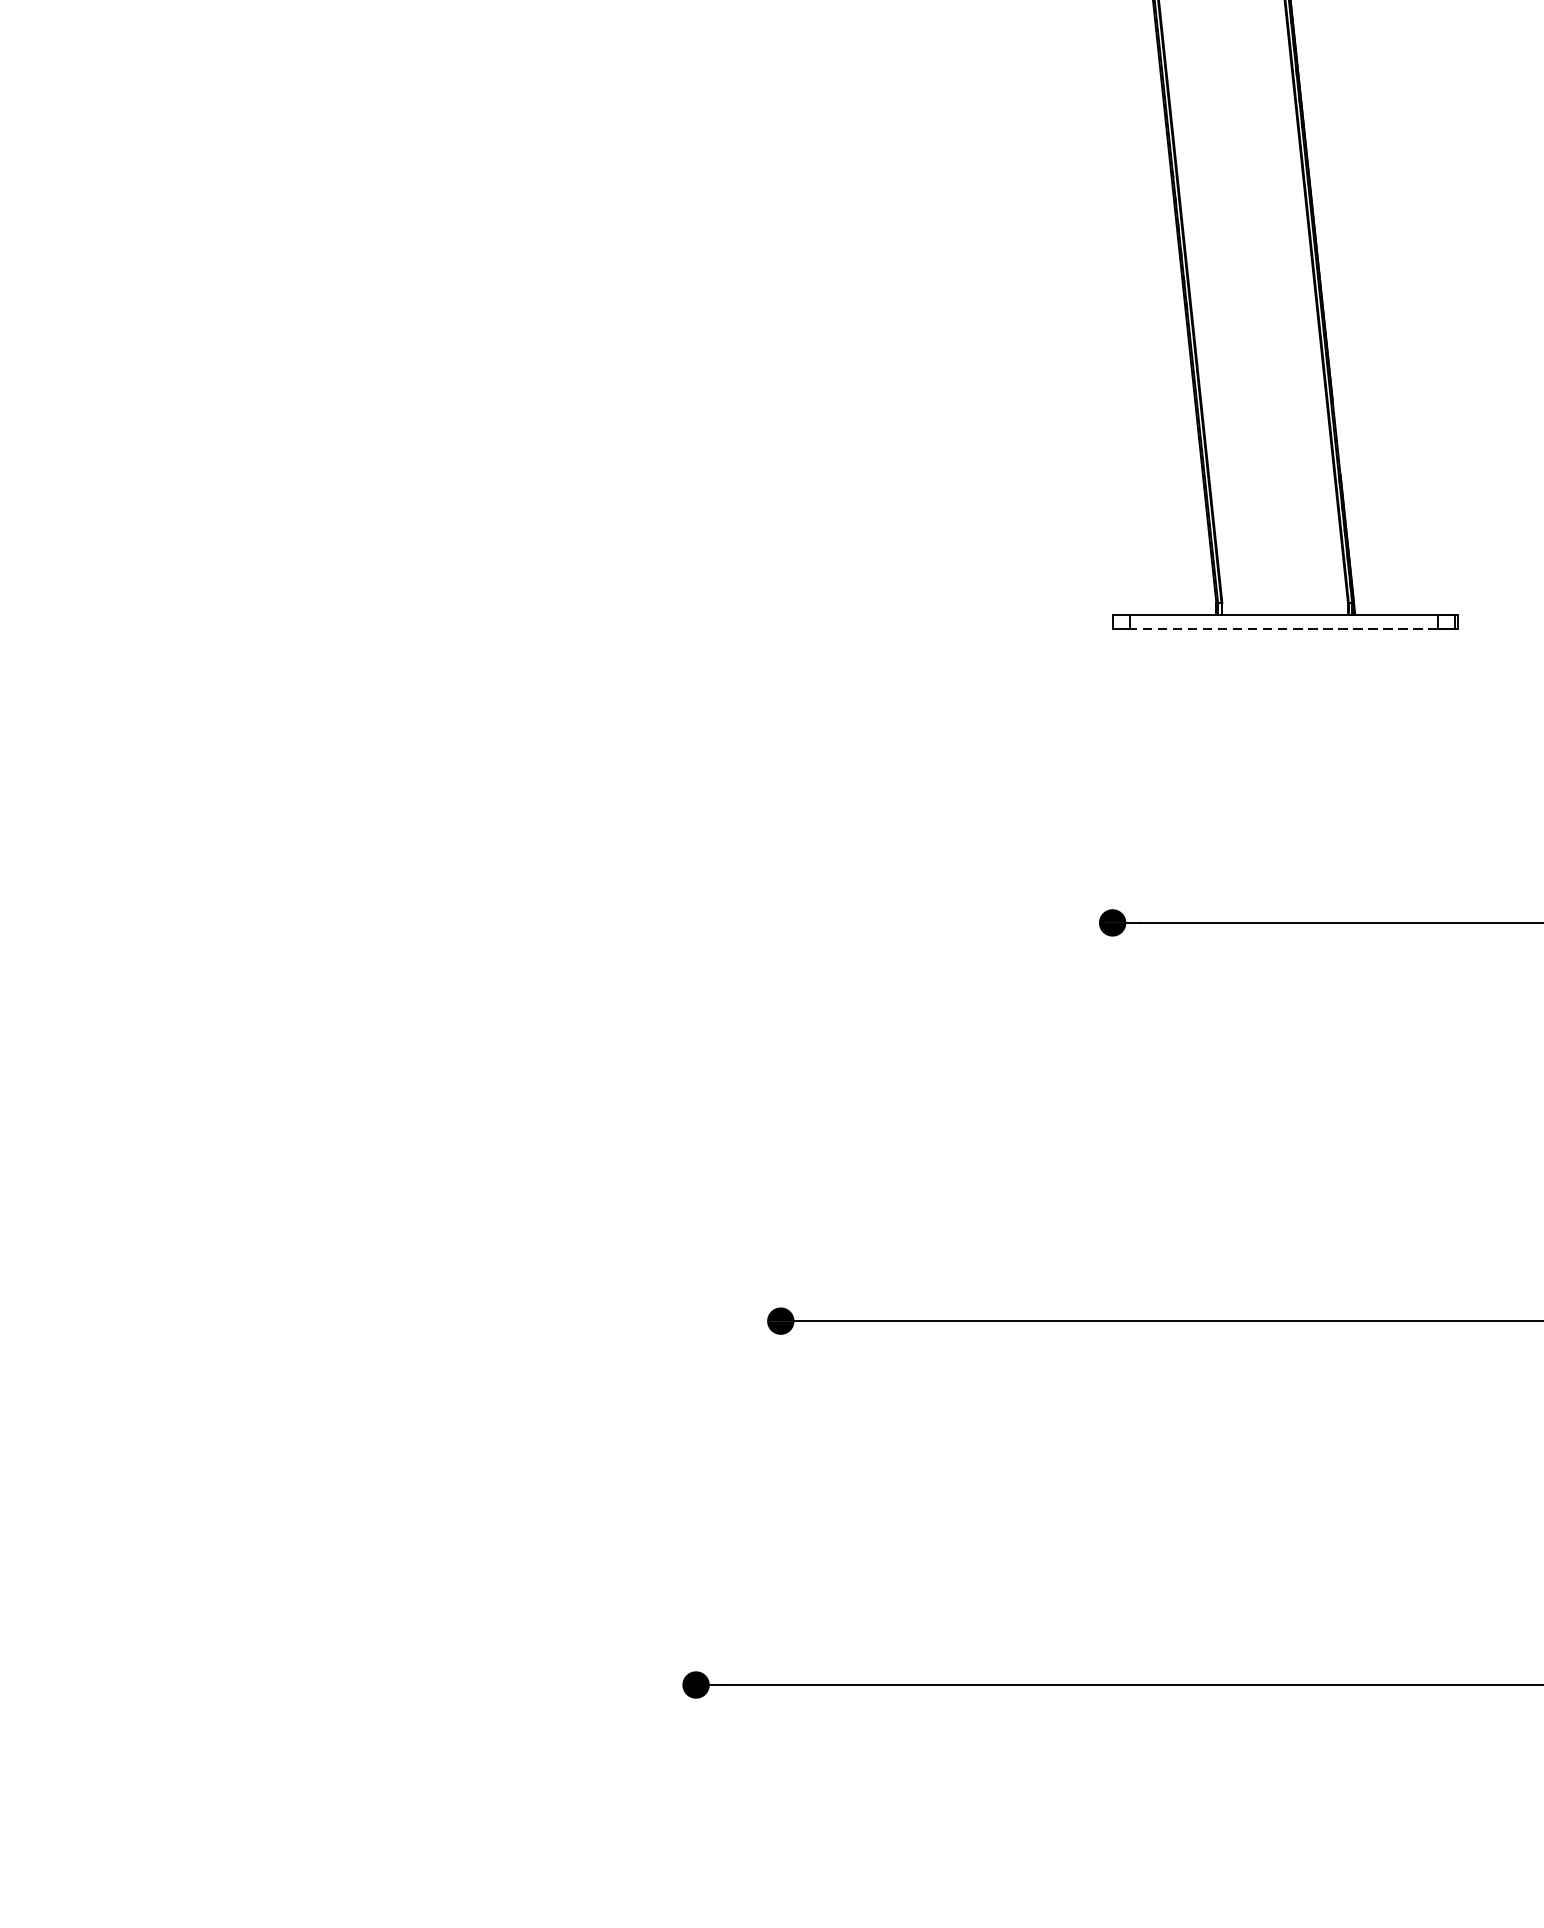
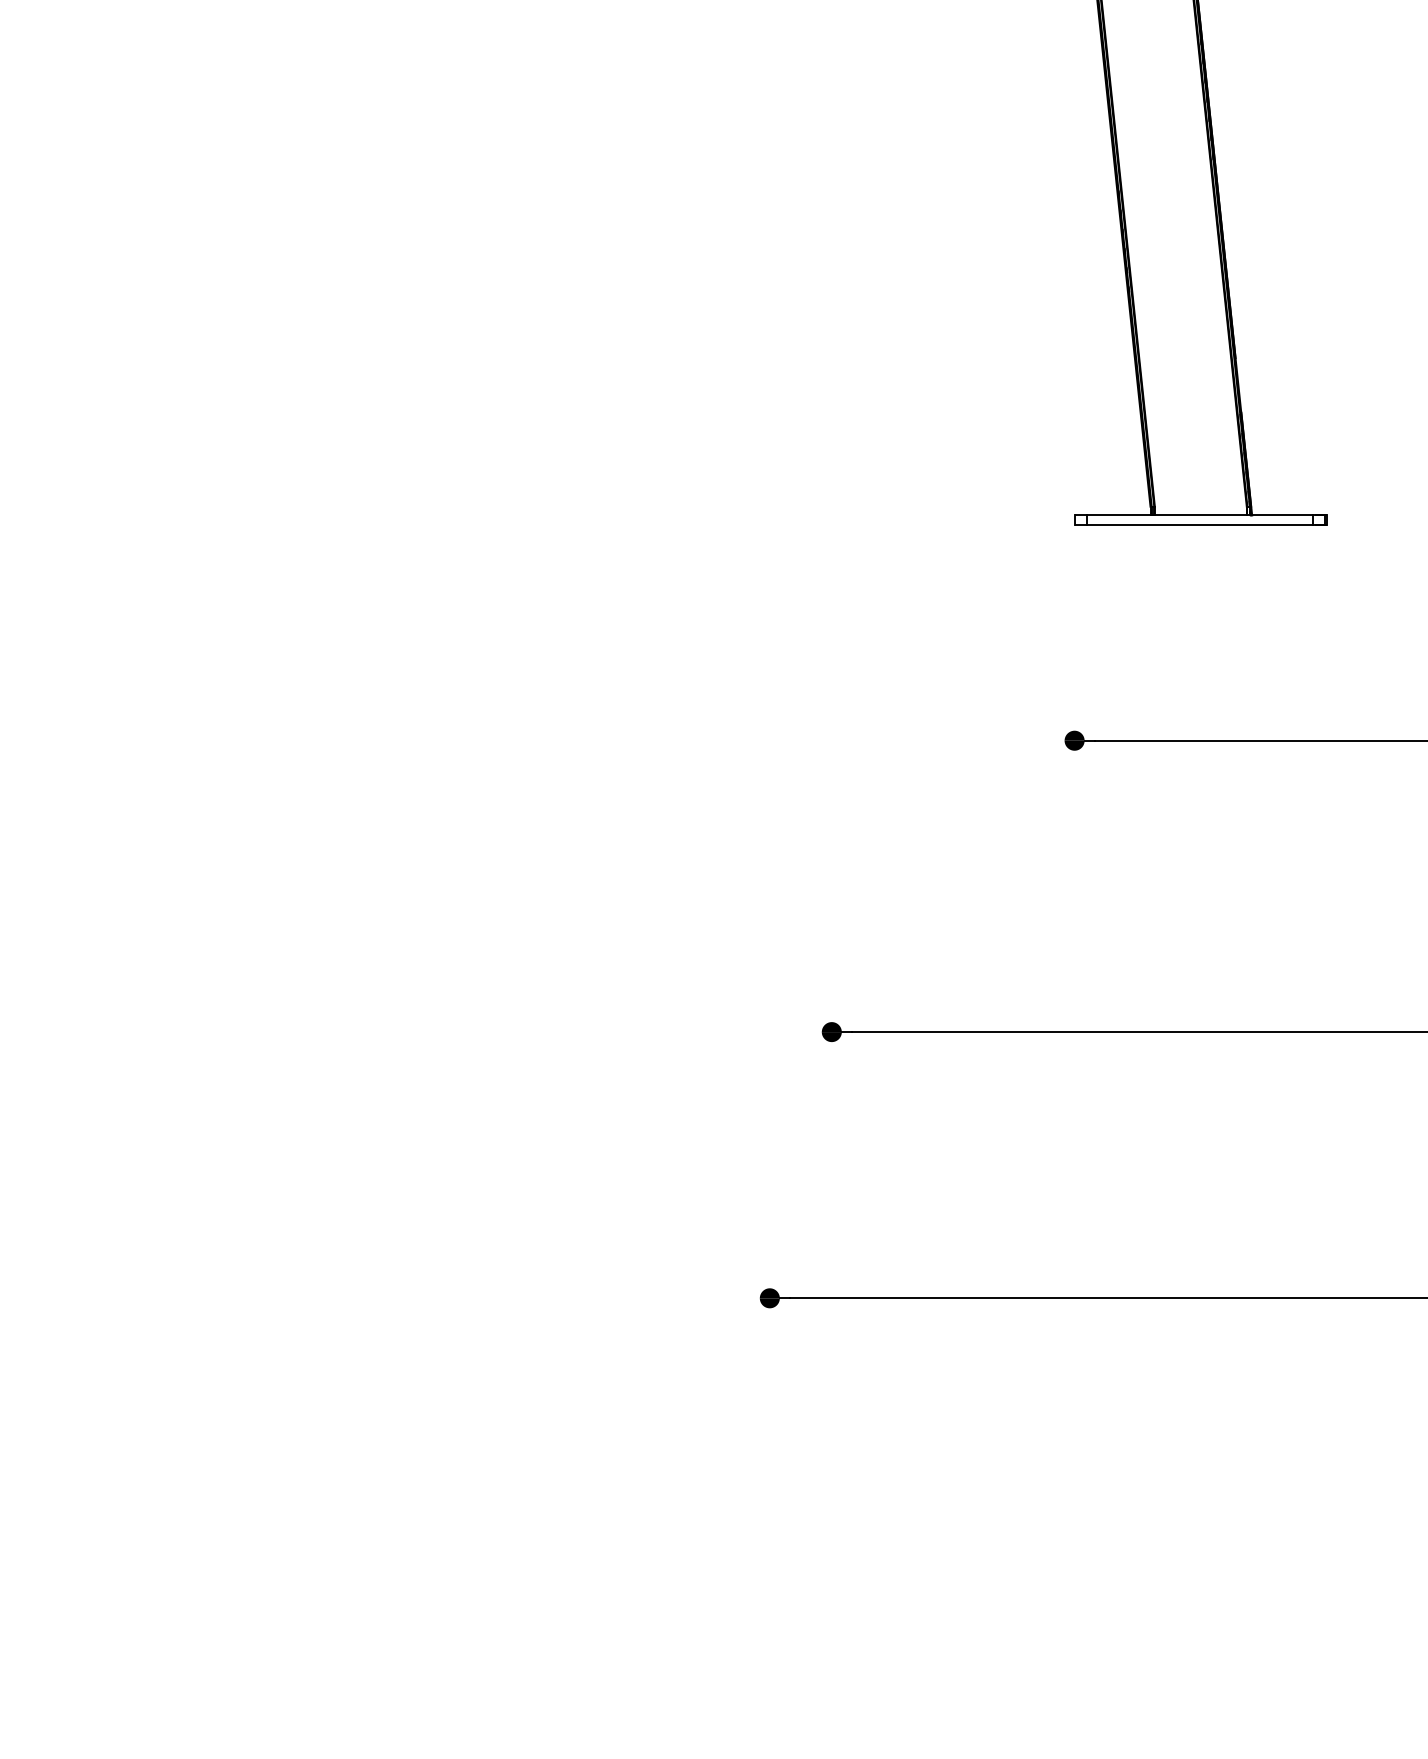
line: (1283, 628) -> (1199, 525), dashed -> solid

